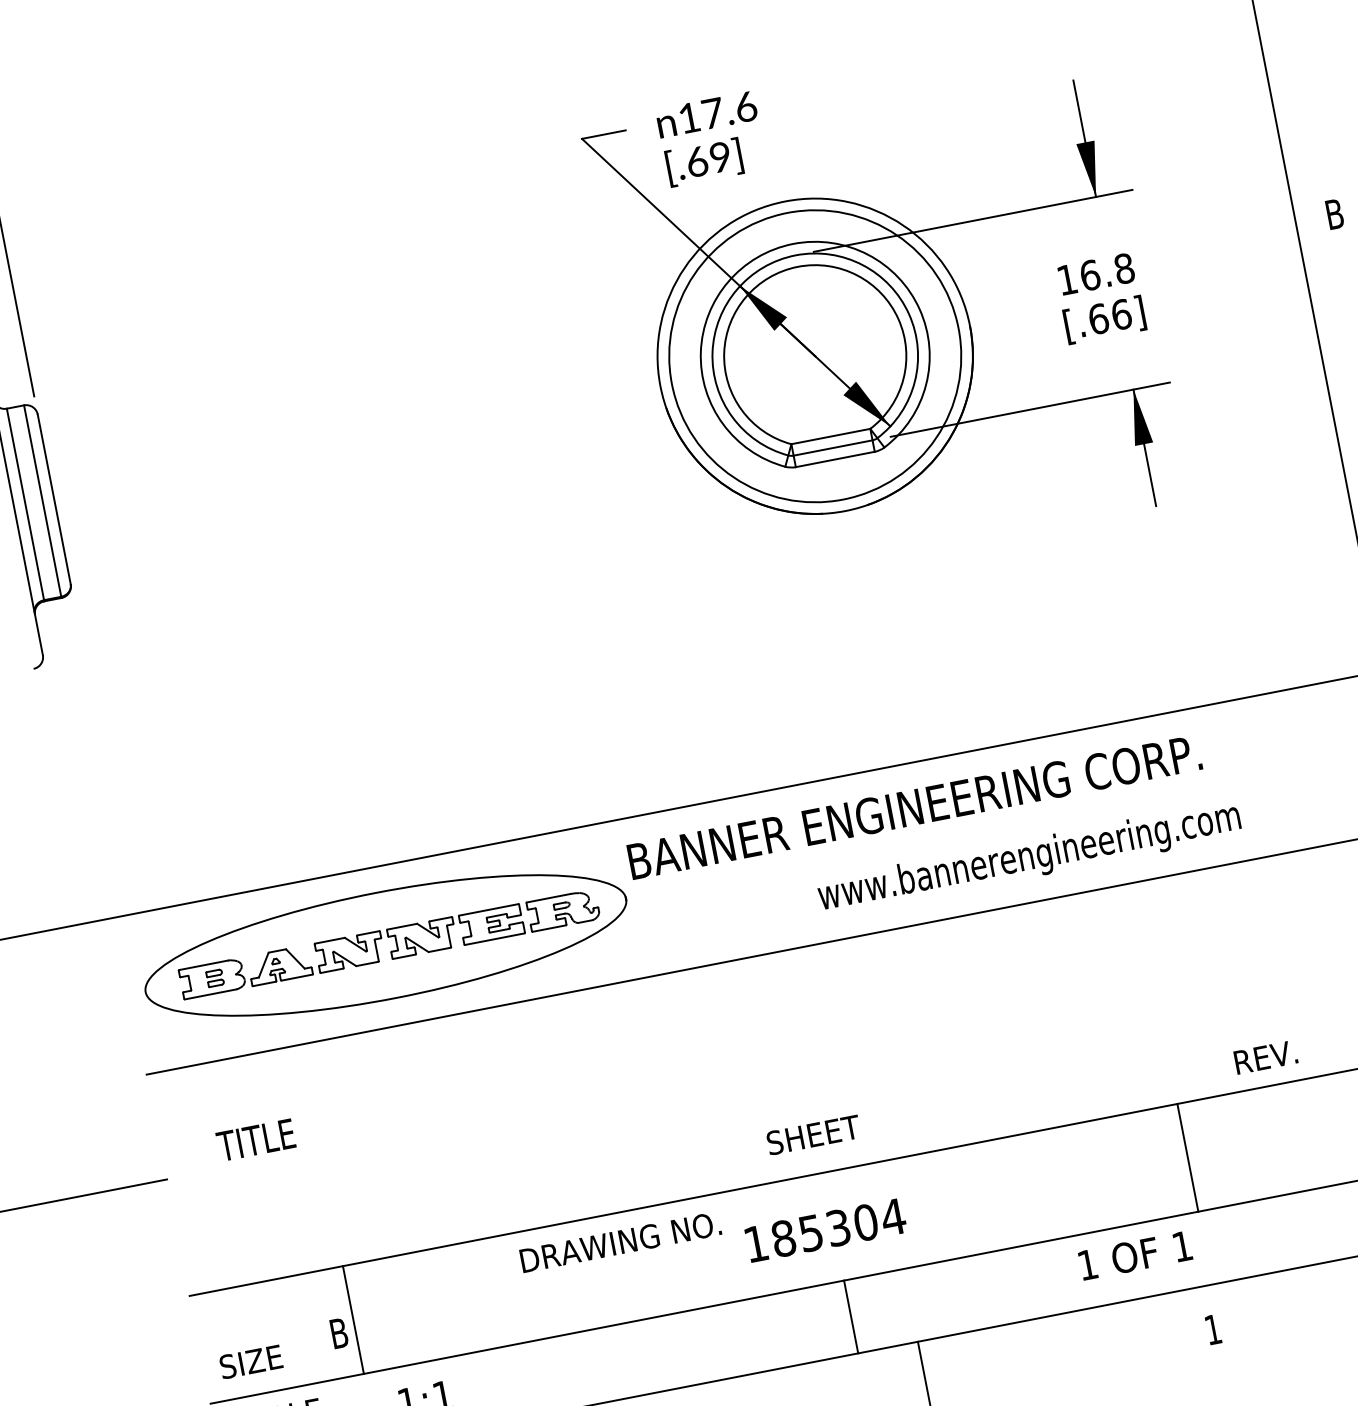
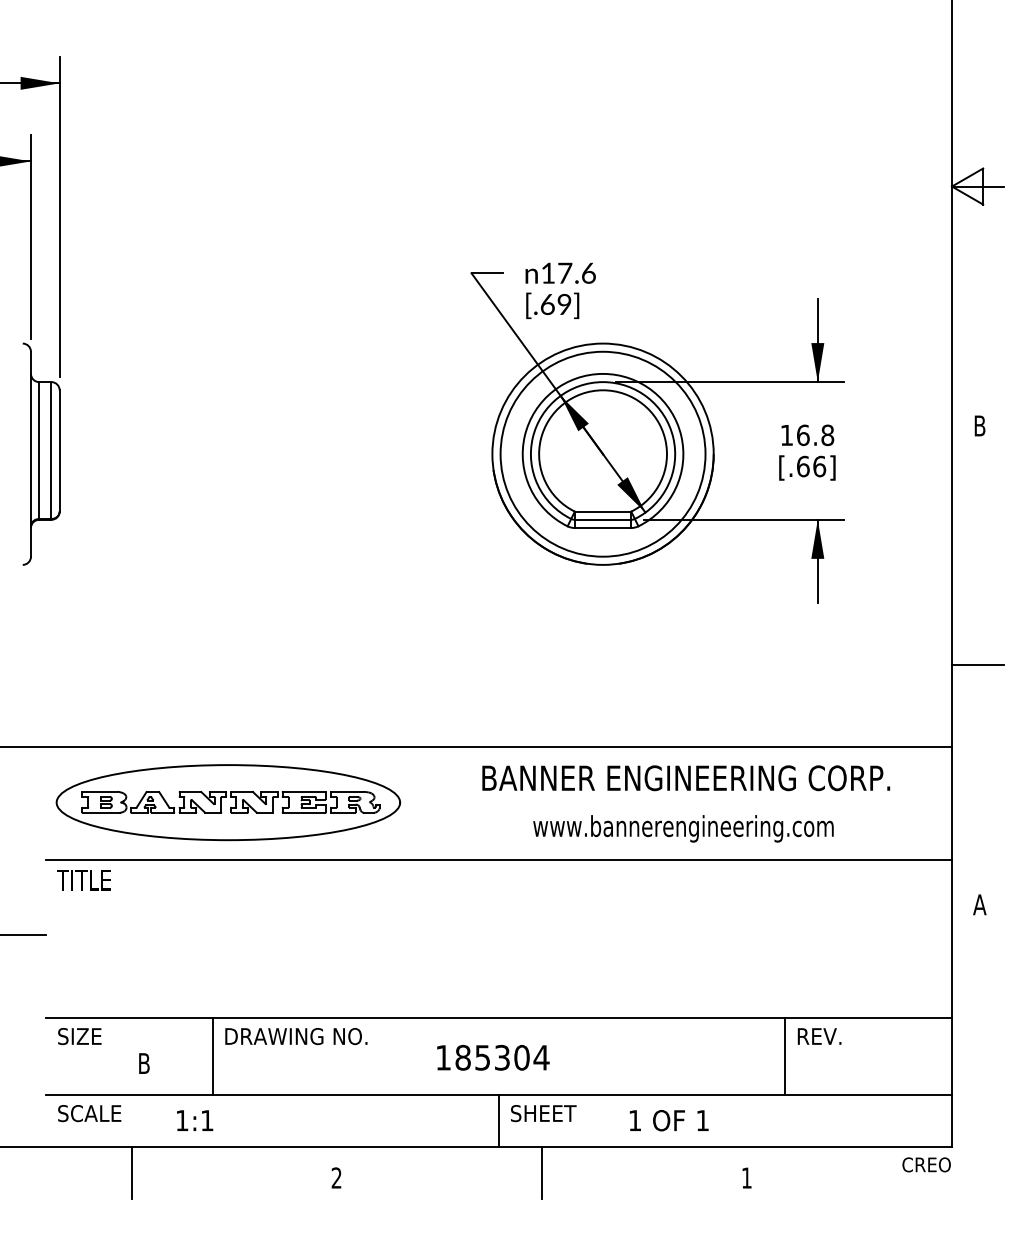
text: (915, 807) -> (686, 778), moved
text: (1265, 1057) -> (819, 1036), moved
text: (813, 1135) -> (543, 1113), moved
text: (255, 1140) -> (83, 880), moved
line: (1187, 1156) -> (785, 1055), moved
text: (620, 1242) -> (296, 1036), moved
text: (1134, 1255) -> (668, 1120), moved
line: (352, 1319) -> (212, 1055), moved
text: (250, 1362) -> (79, 1036), moved

